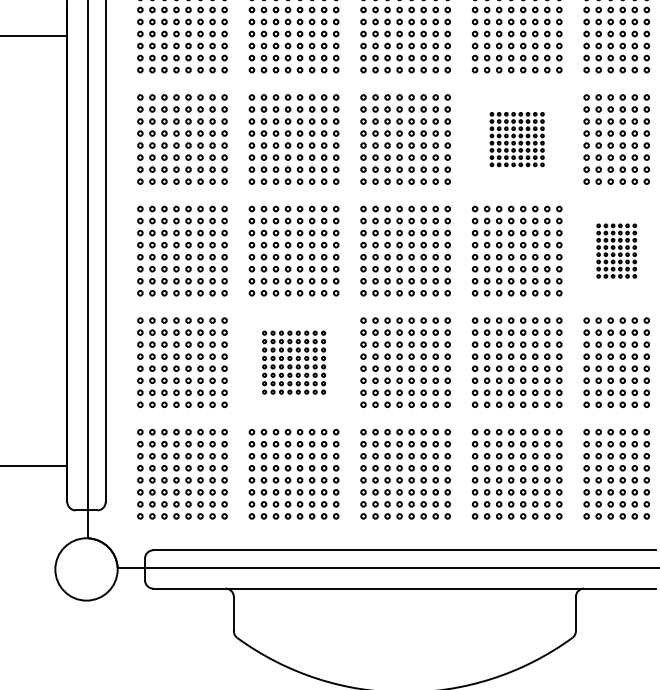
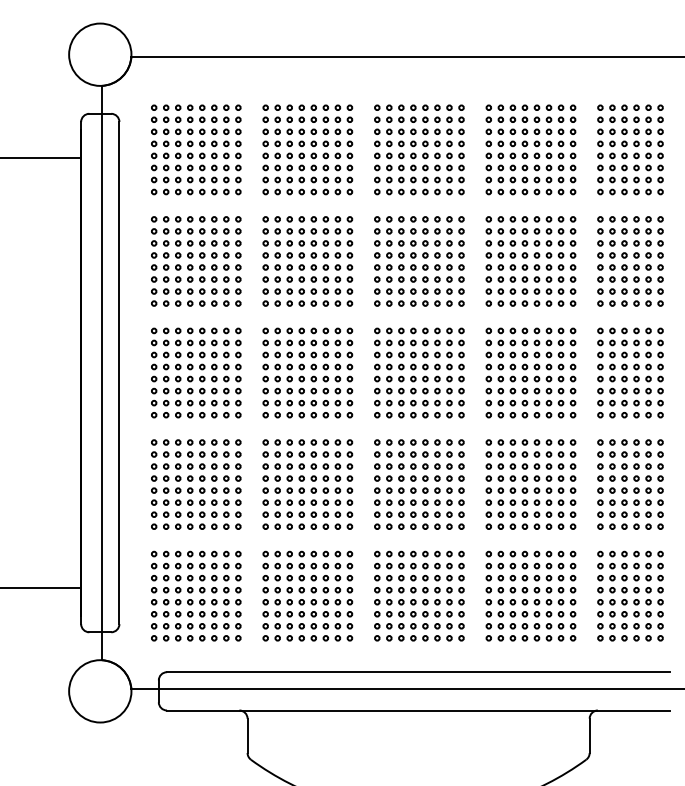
part: (516, 139) -> (530, 261), size x1.67
part: (616, 250) -> (630, 372), size x1.67
part: (293, 362) -> (307, 484), size x1.43

